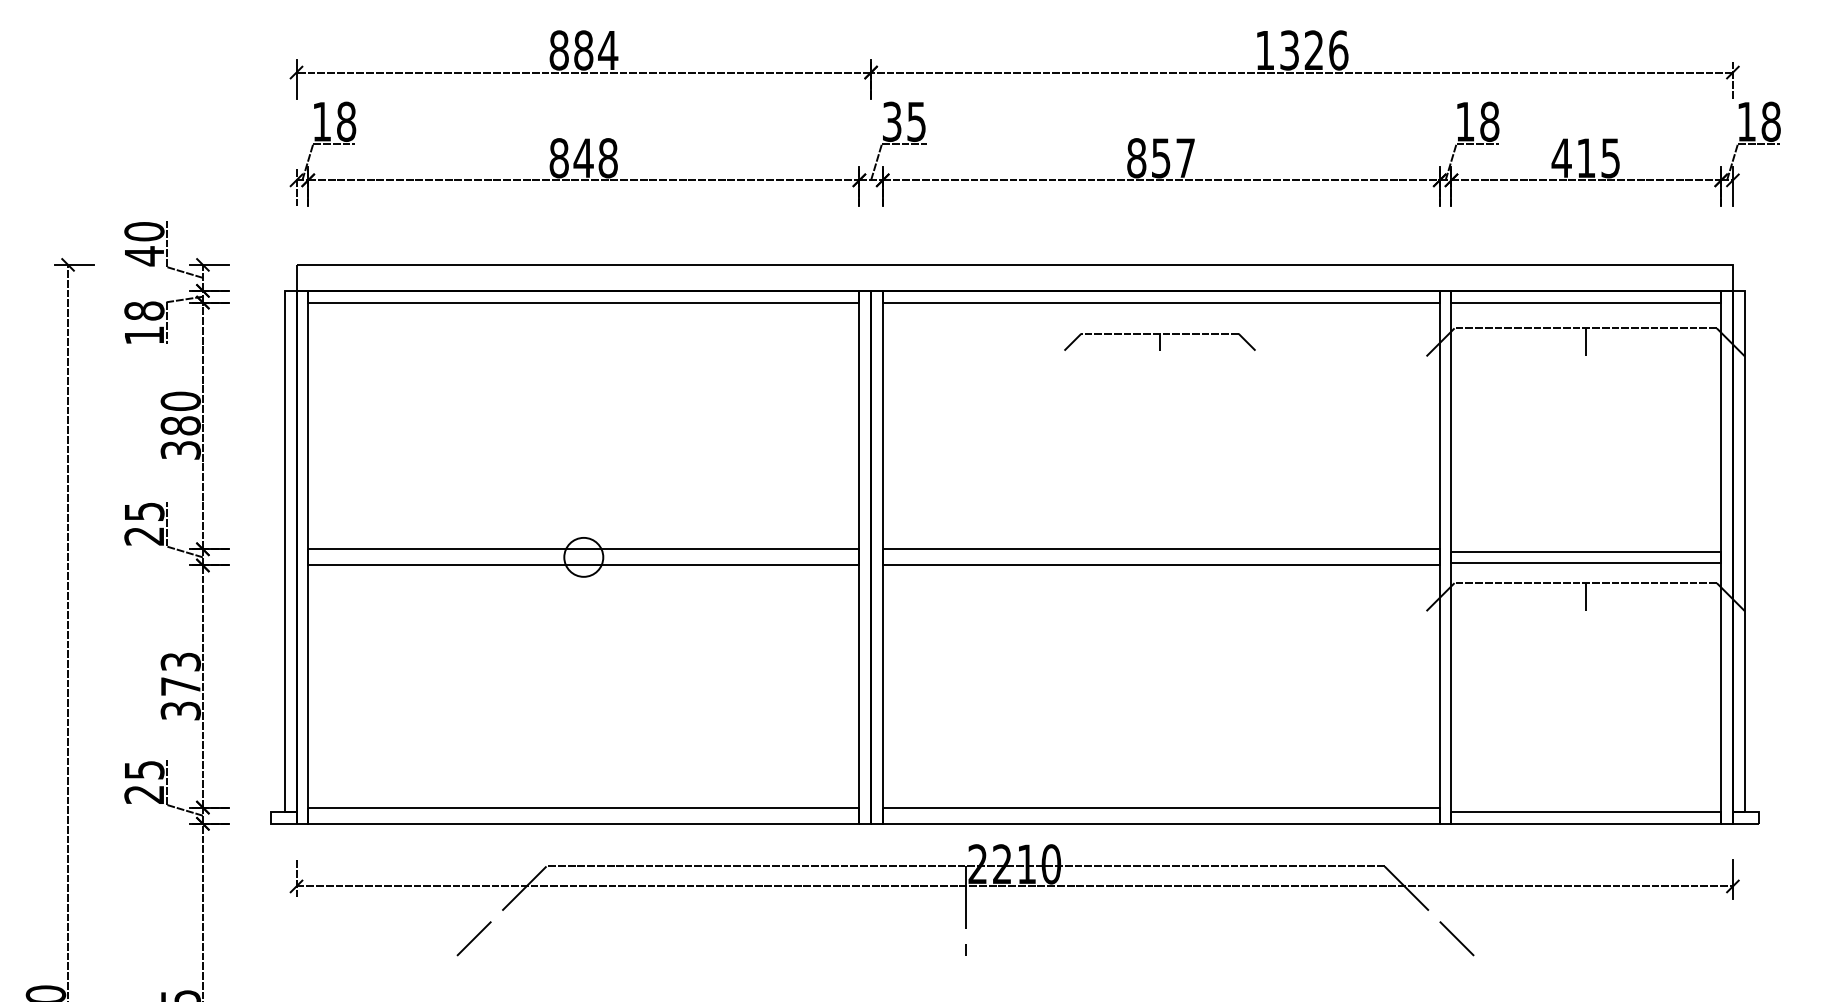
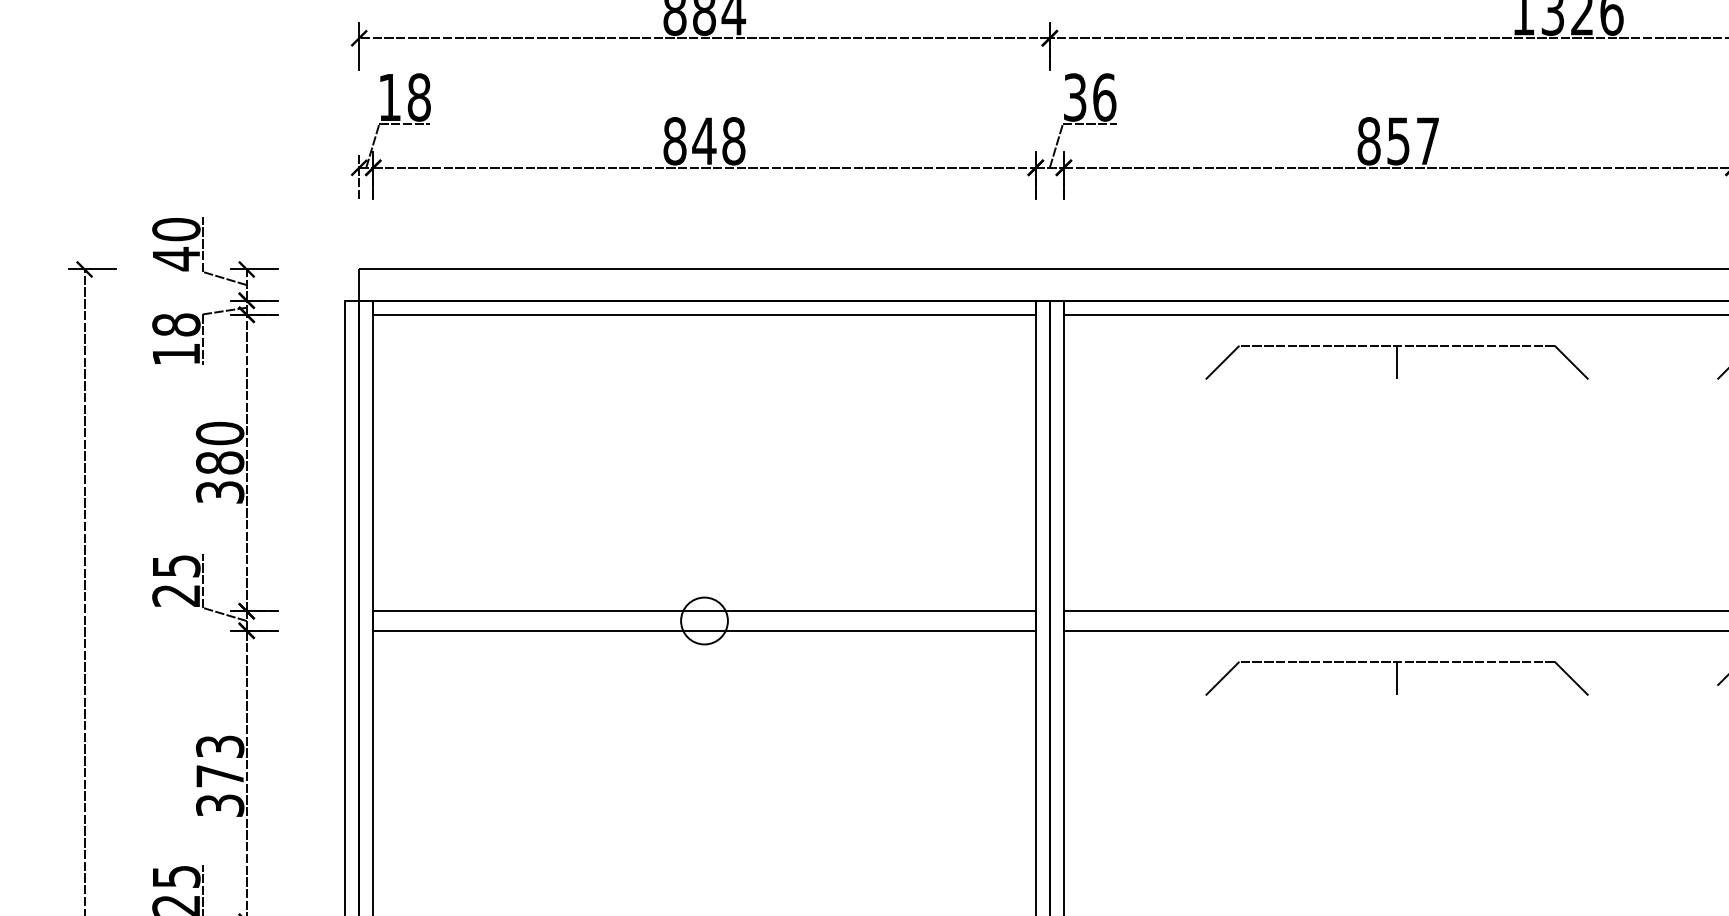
text: (916, 121) -> (1104, 97), 35 -> 36
part: (1159, 341) -> (1396, 361), size x1.67
part: (1159, 604) -> (1396, 677), added

